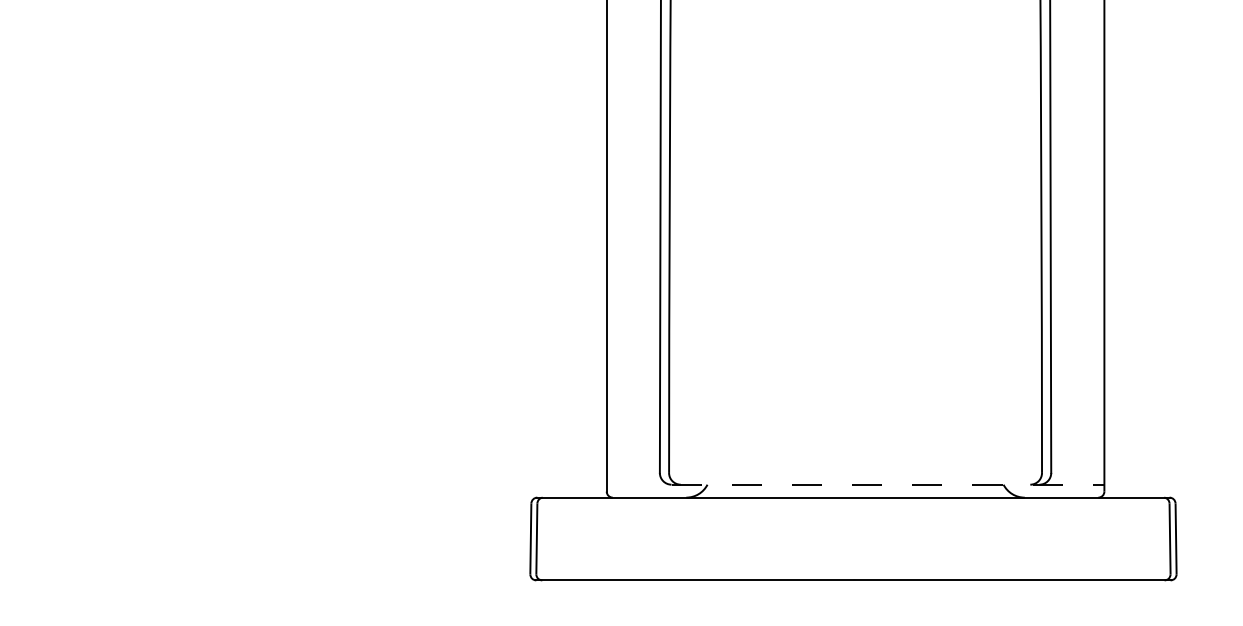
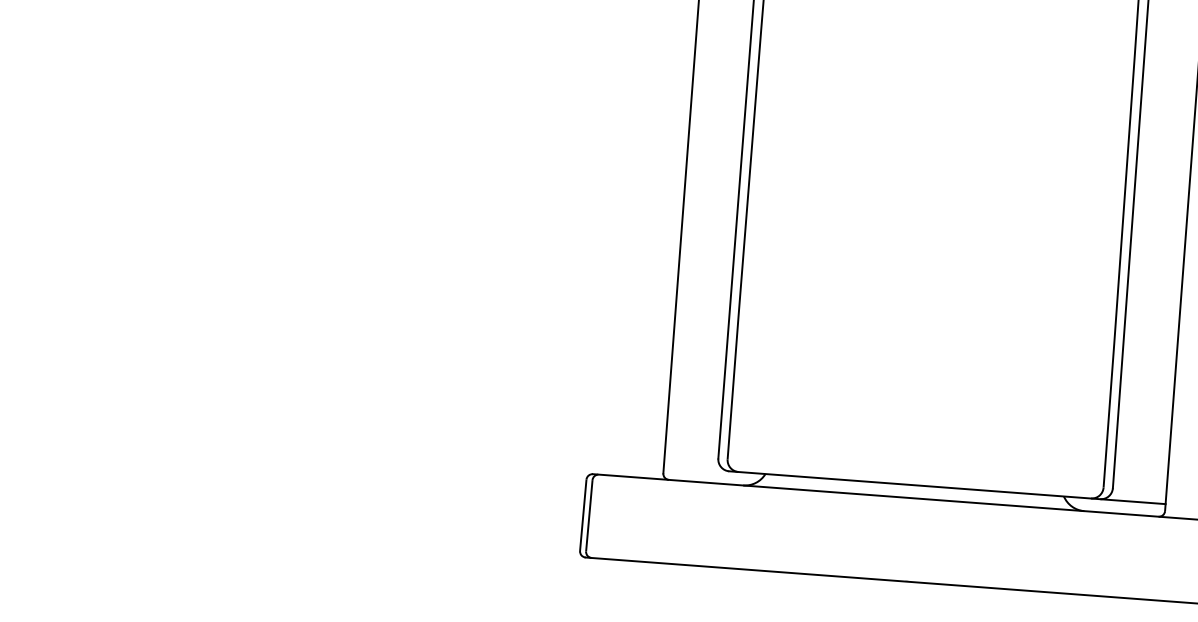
line: (888, 484) -> (947, 487), dashed -> solid

